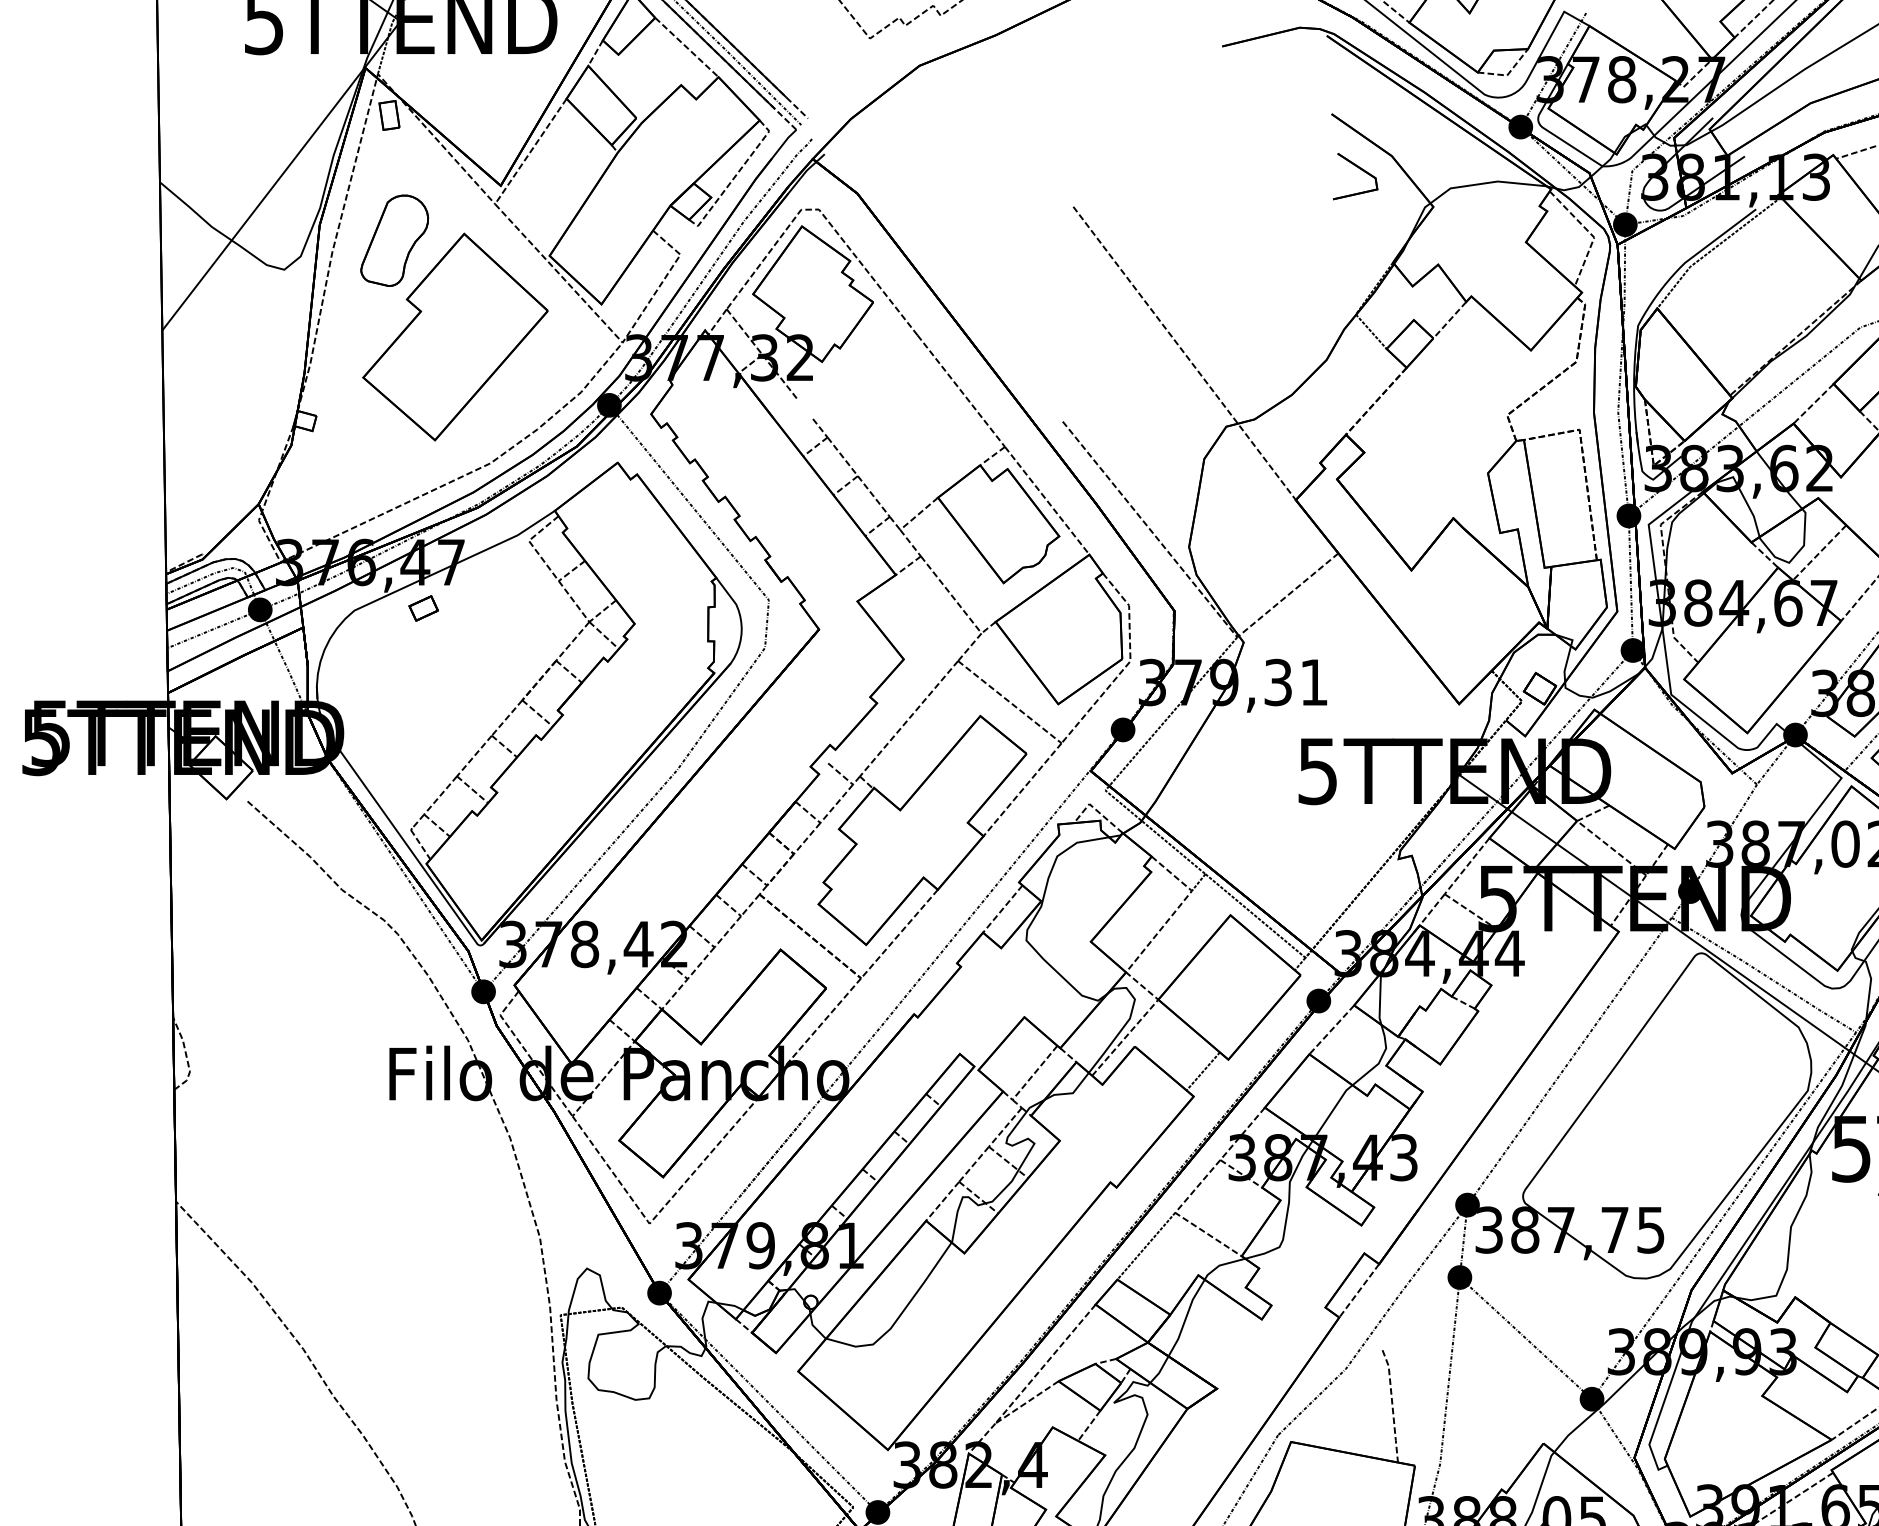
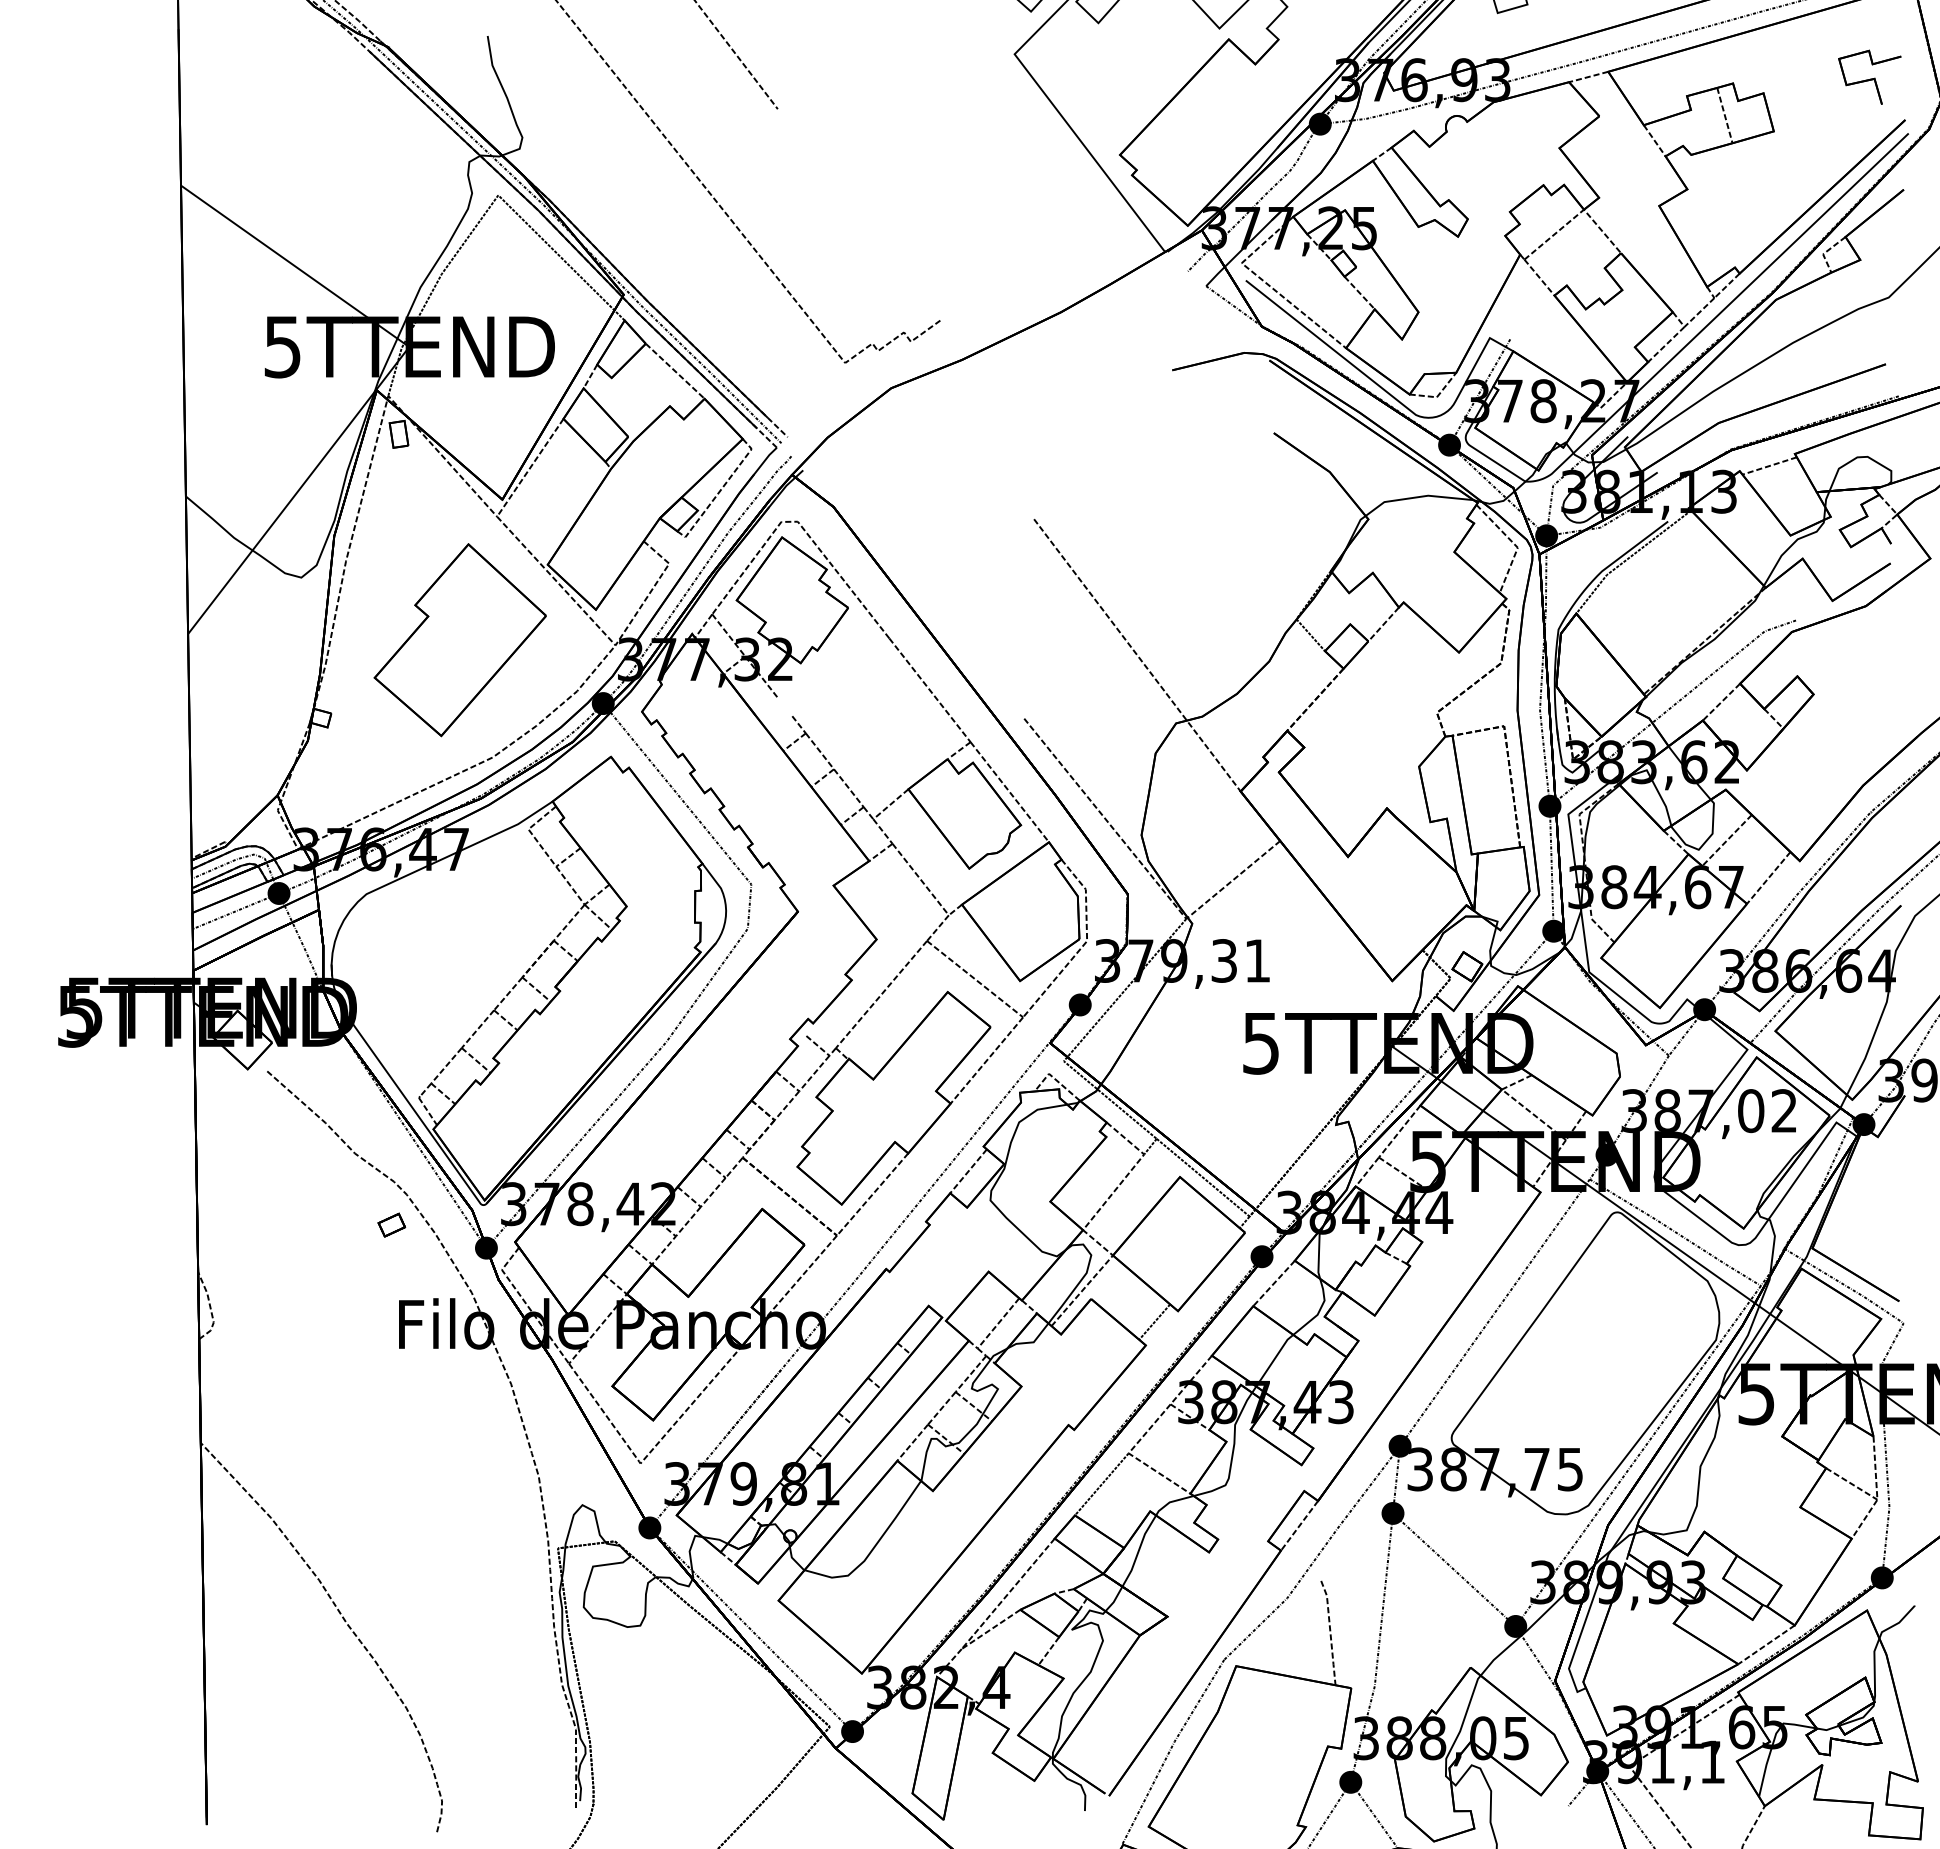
part: (1361, 170) -> (1301, 485), removed
part: (394, 240) -> (403, 550), removed
part: (423, 607) -> (391, 1224), moved

